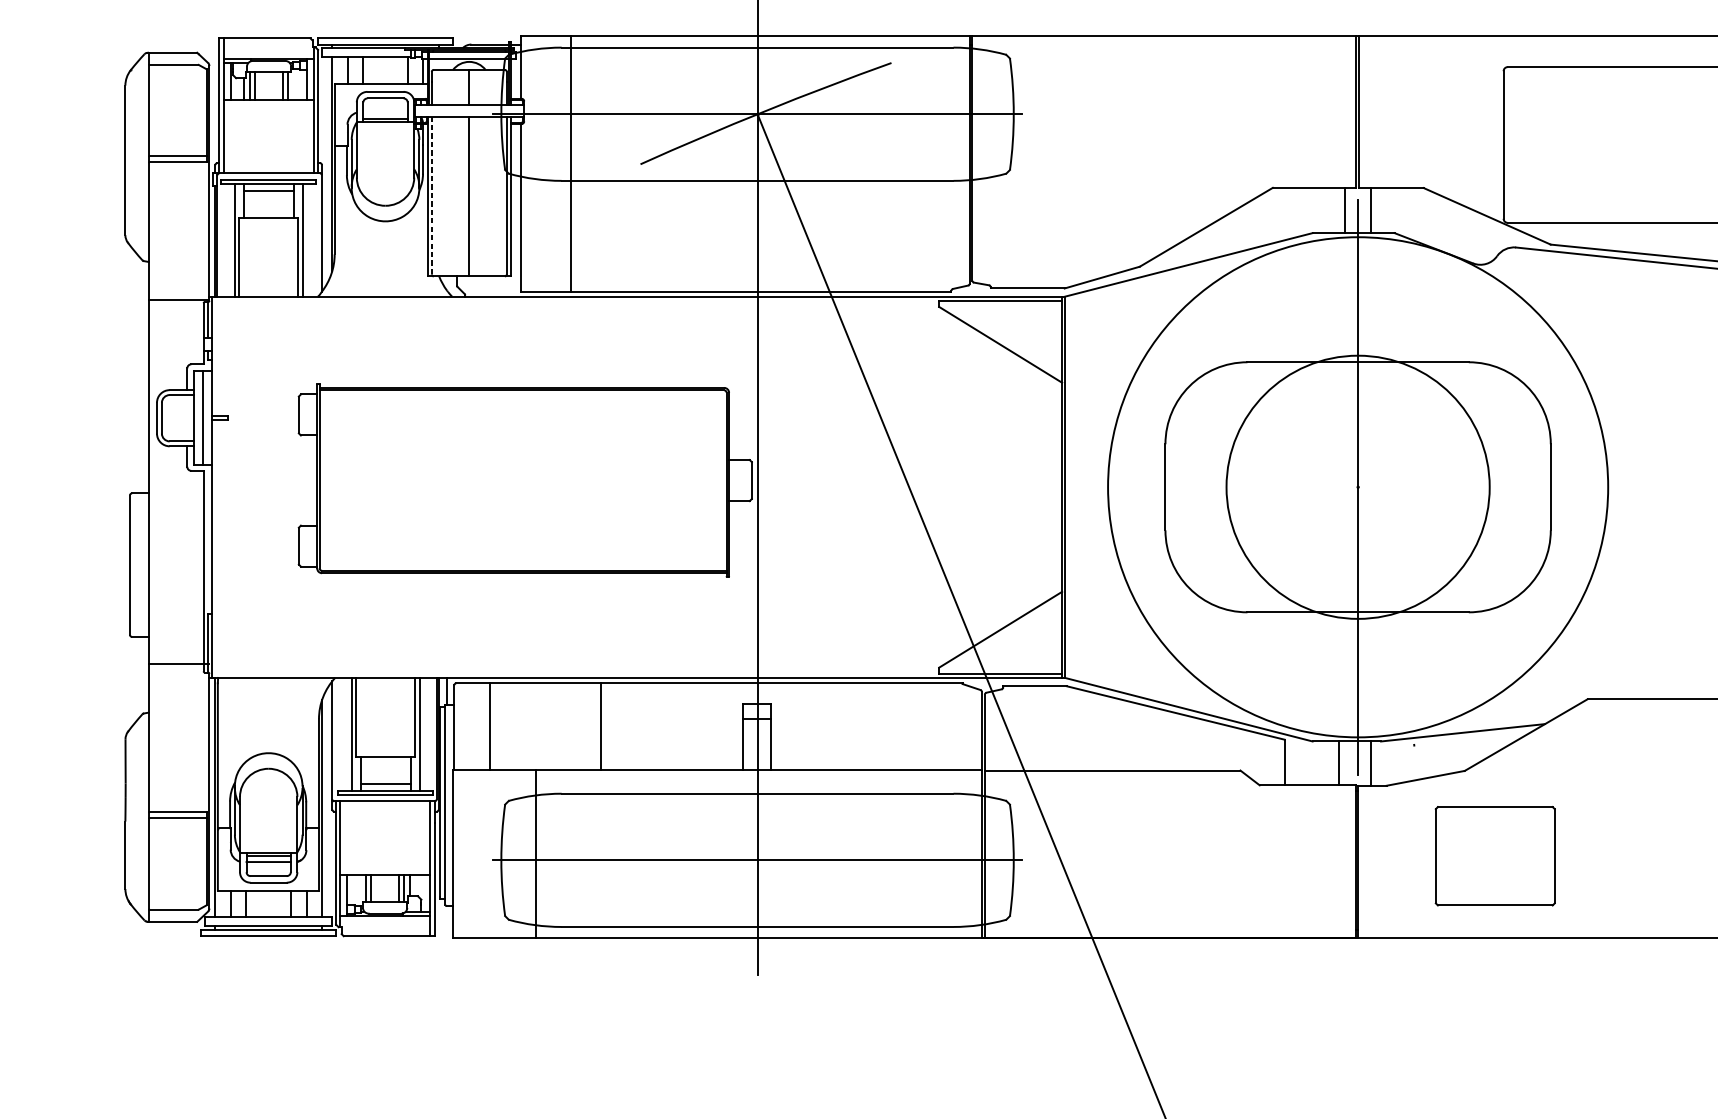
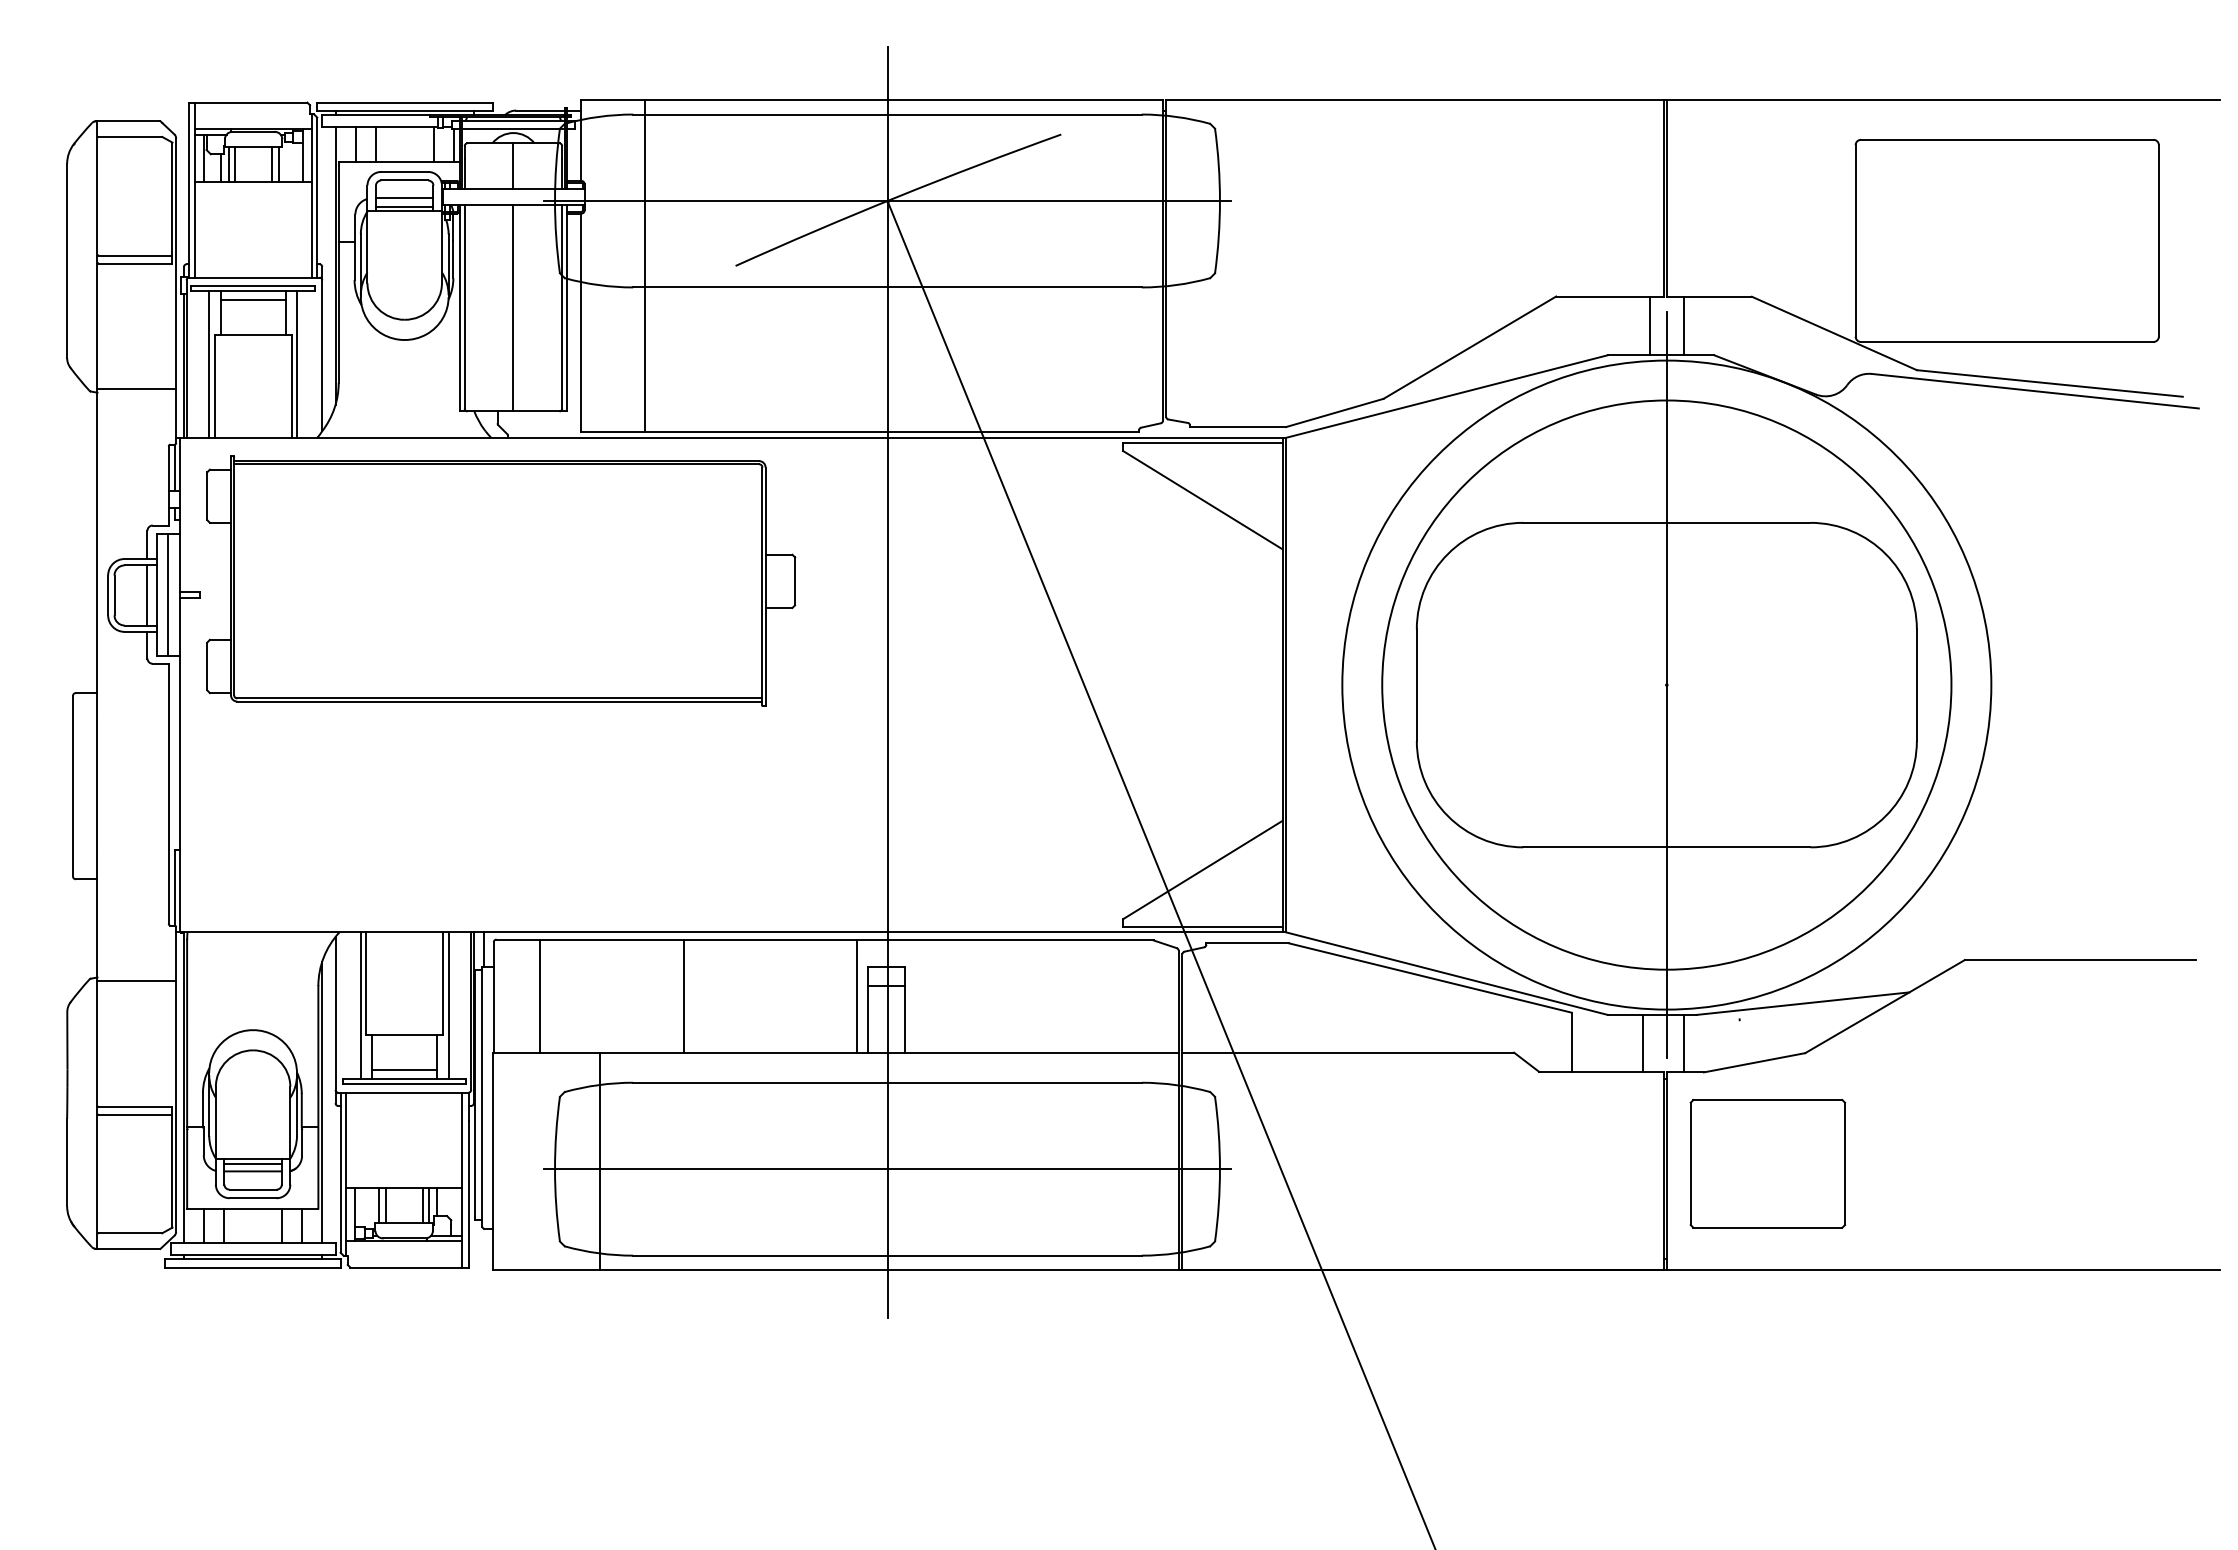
line: (385, 112) -> (404, 198), added
line: (431, 195) -> (464, 306), dashed -> solid
line: (178, 299) -> (136, 389), moved
line: (187, 418) -> (147, 595), added
part: (525, 479) -> (501, 580), moved
circle: (1357, 486) -> (1666, 684), size x1.67
line: (178, 663) -> (136, 980), moved
line: (733, 726) -> (856, 995), added
part: (1495, 855) -> (1767, 1163), moved

